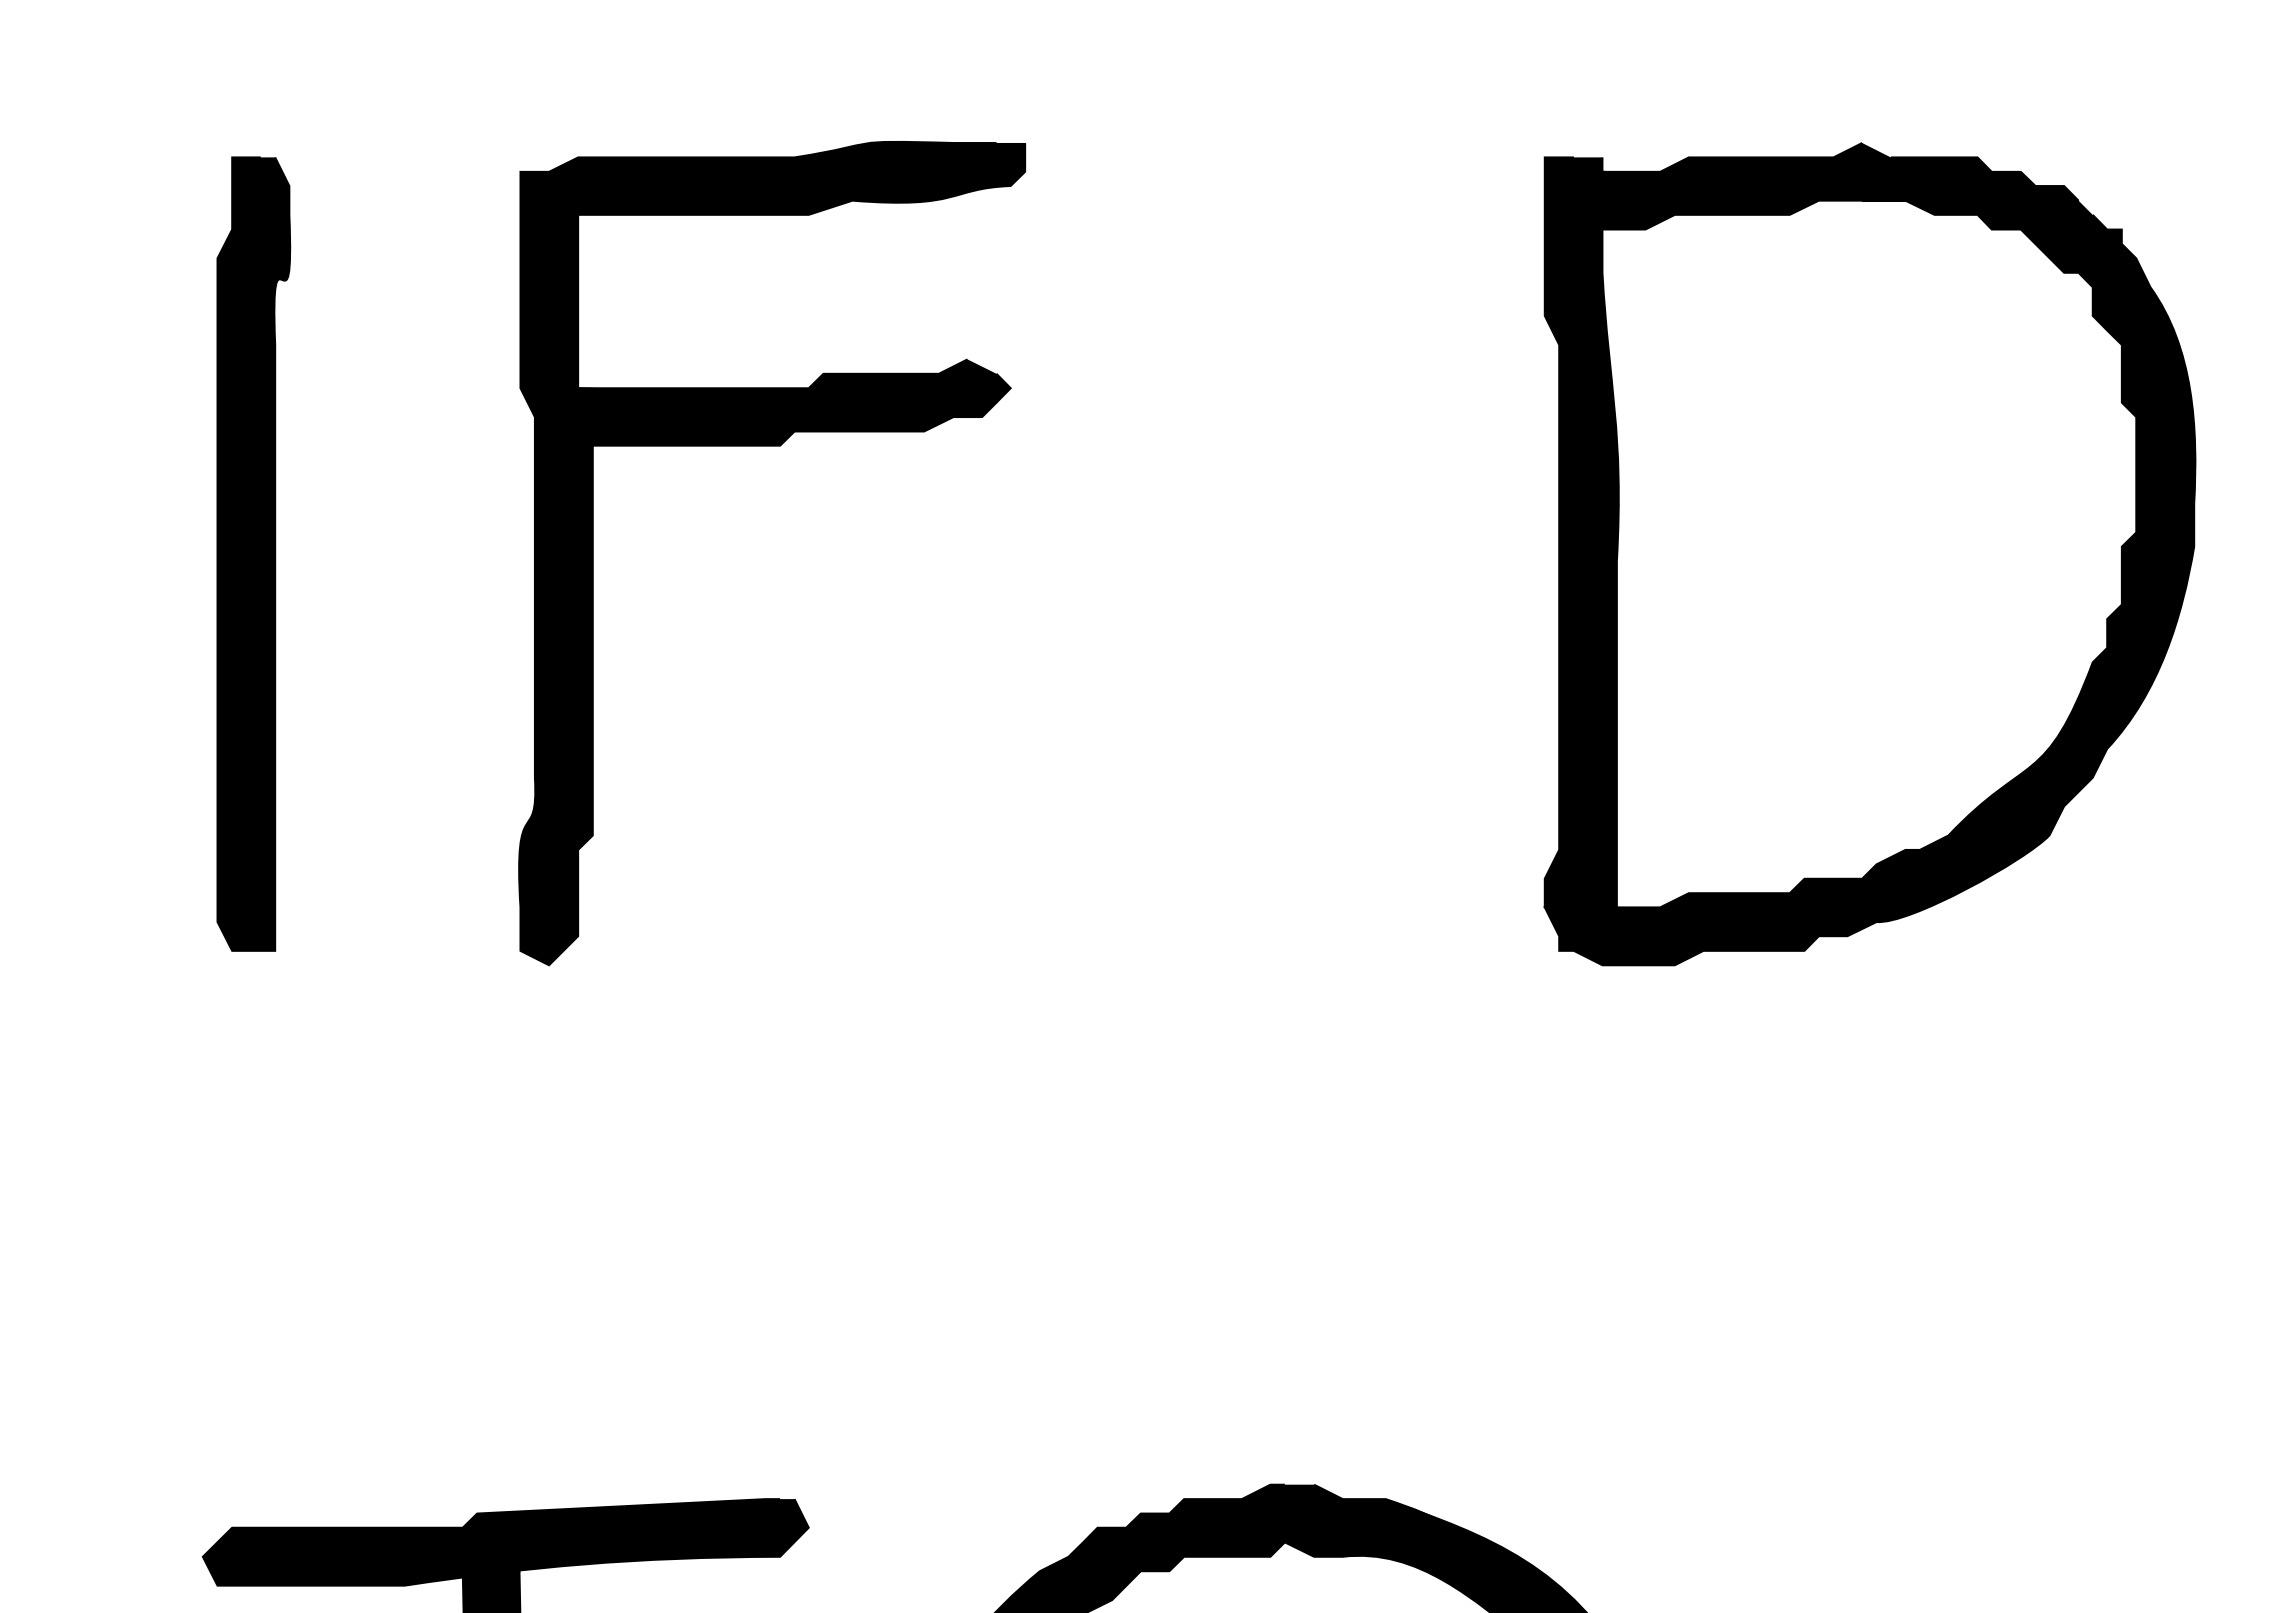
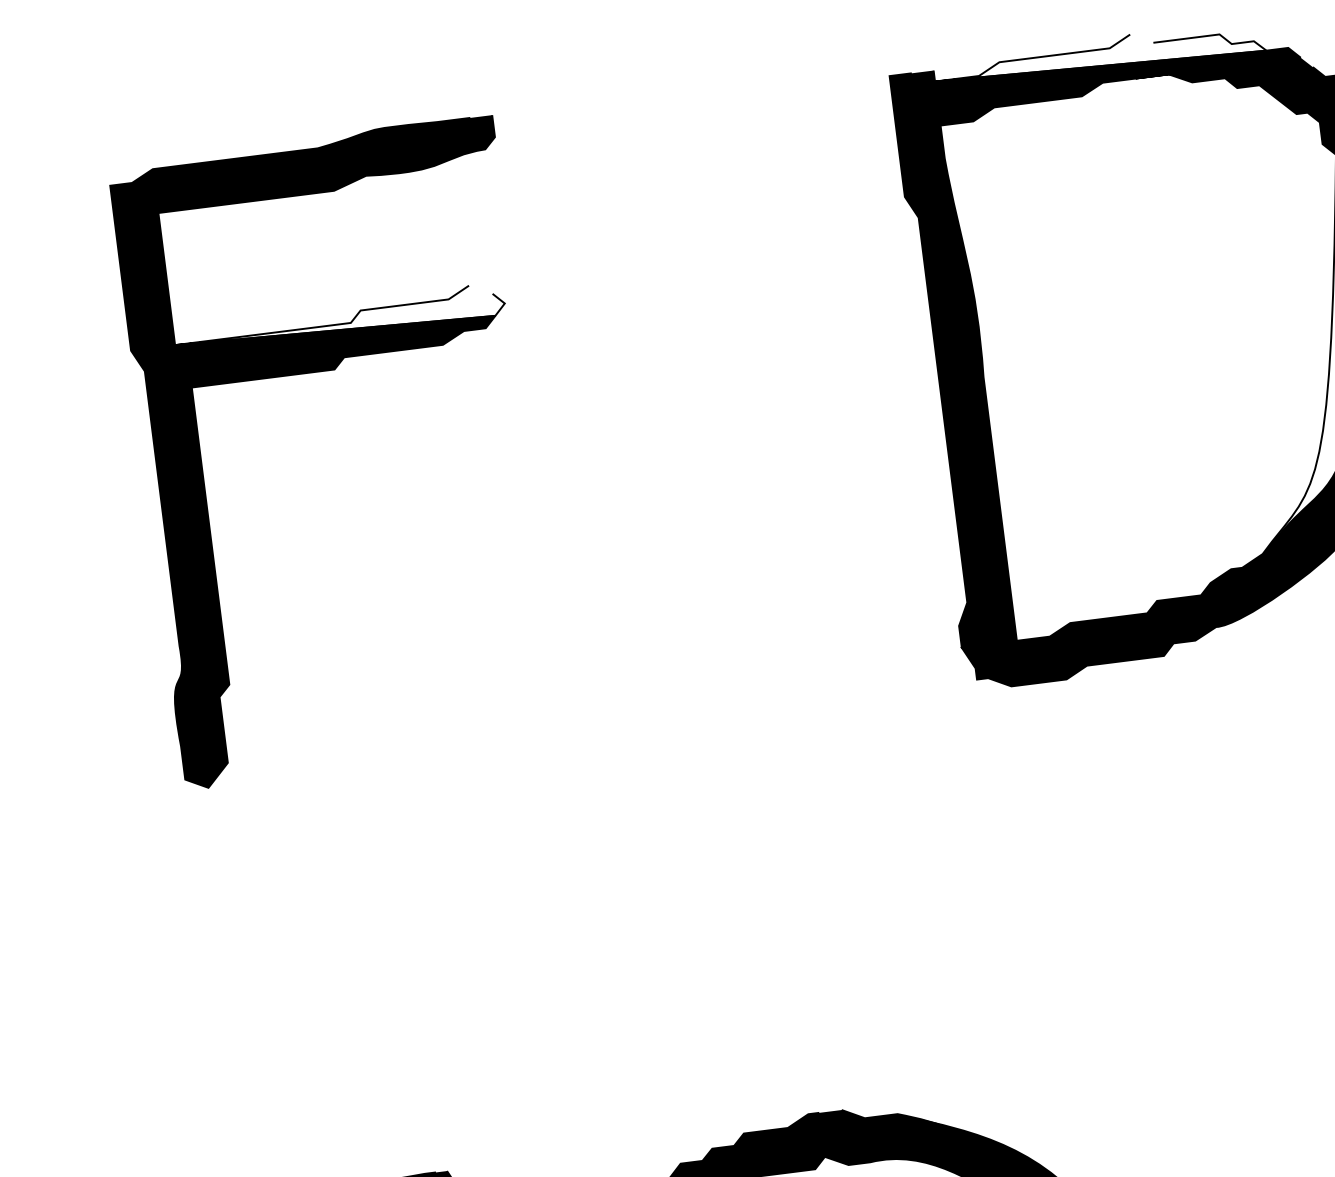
fill: (1818, 164) -> (1098, 55), removed
fill: (794, 380) -> (339, 318), removed

